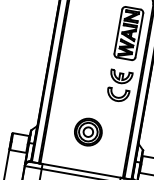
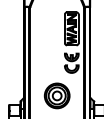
part: (87, 131) -> (56, 95), size x1.43

